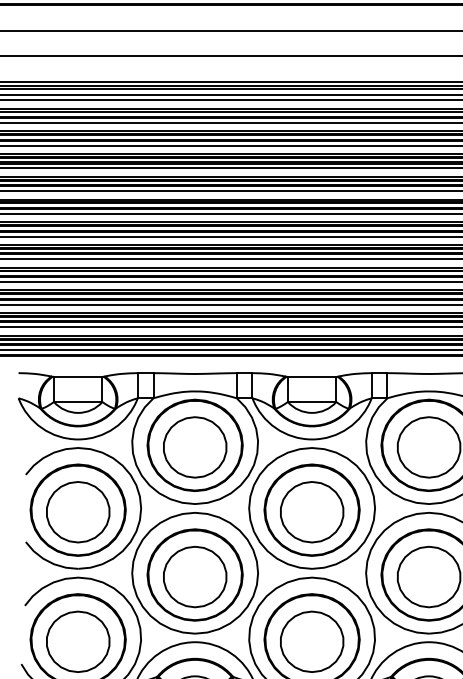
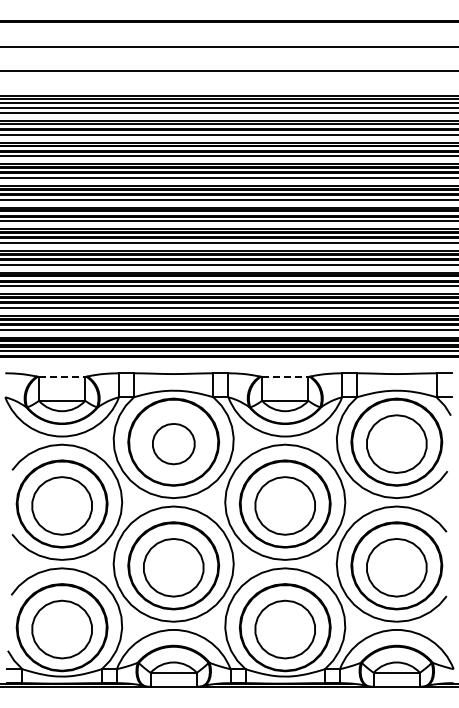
line: (78, 376) -> (62, 376), solid -> dashed
line: (312, 376) -> (285, 376), solid -> dashed
part: (194, 446) -> (173, 443), size x0.7

